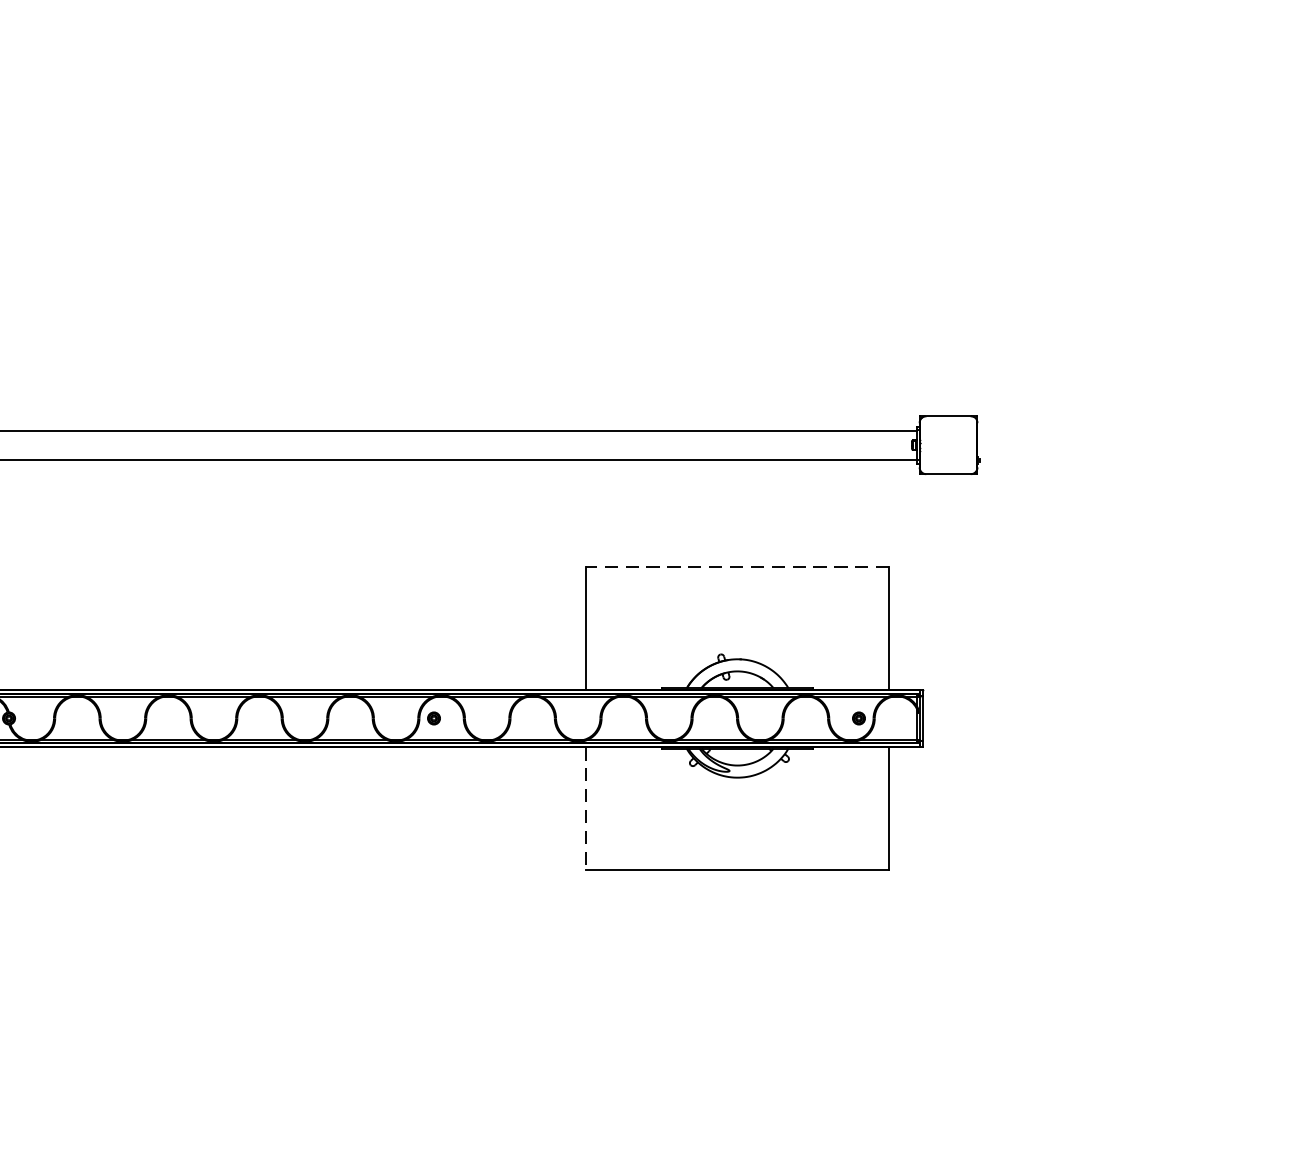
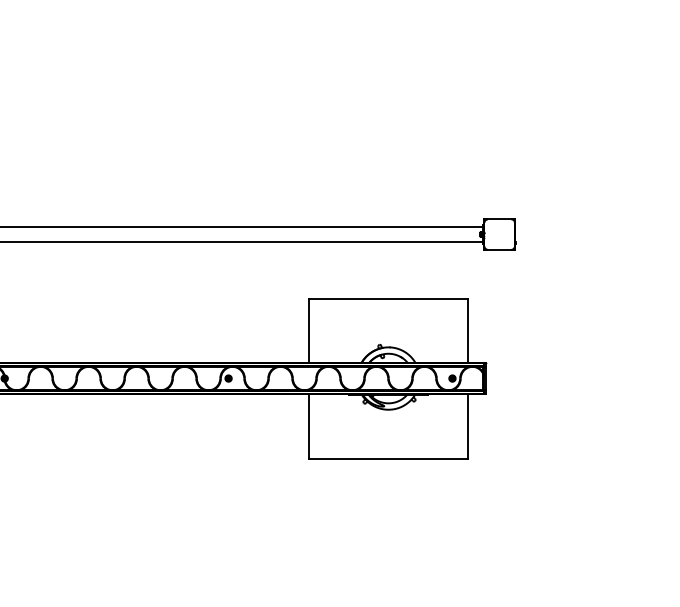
line: (737, 566) -> (388, 298), dashed -> solid
line: (585, 809) -> (308, 426), dashed -> solid

